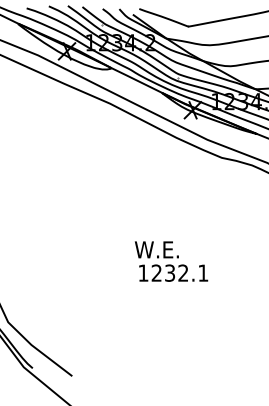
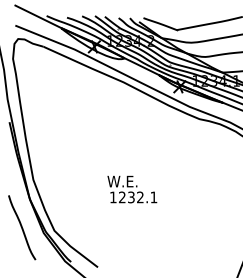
text: (171, 261) -> (132, 189), moved

